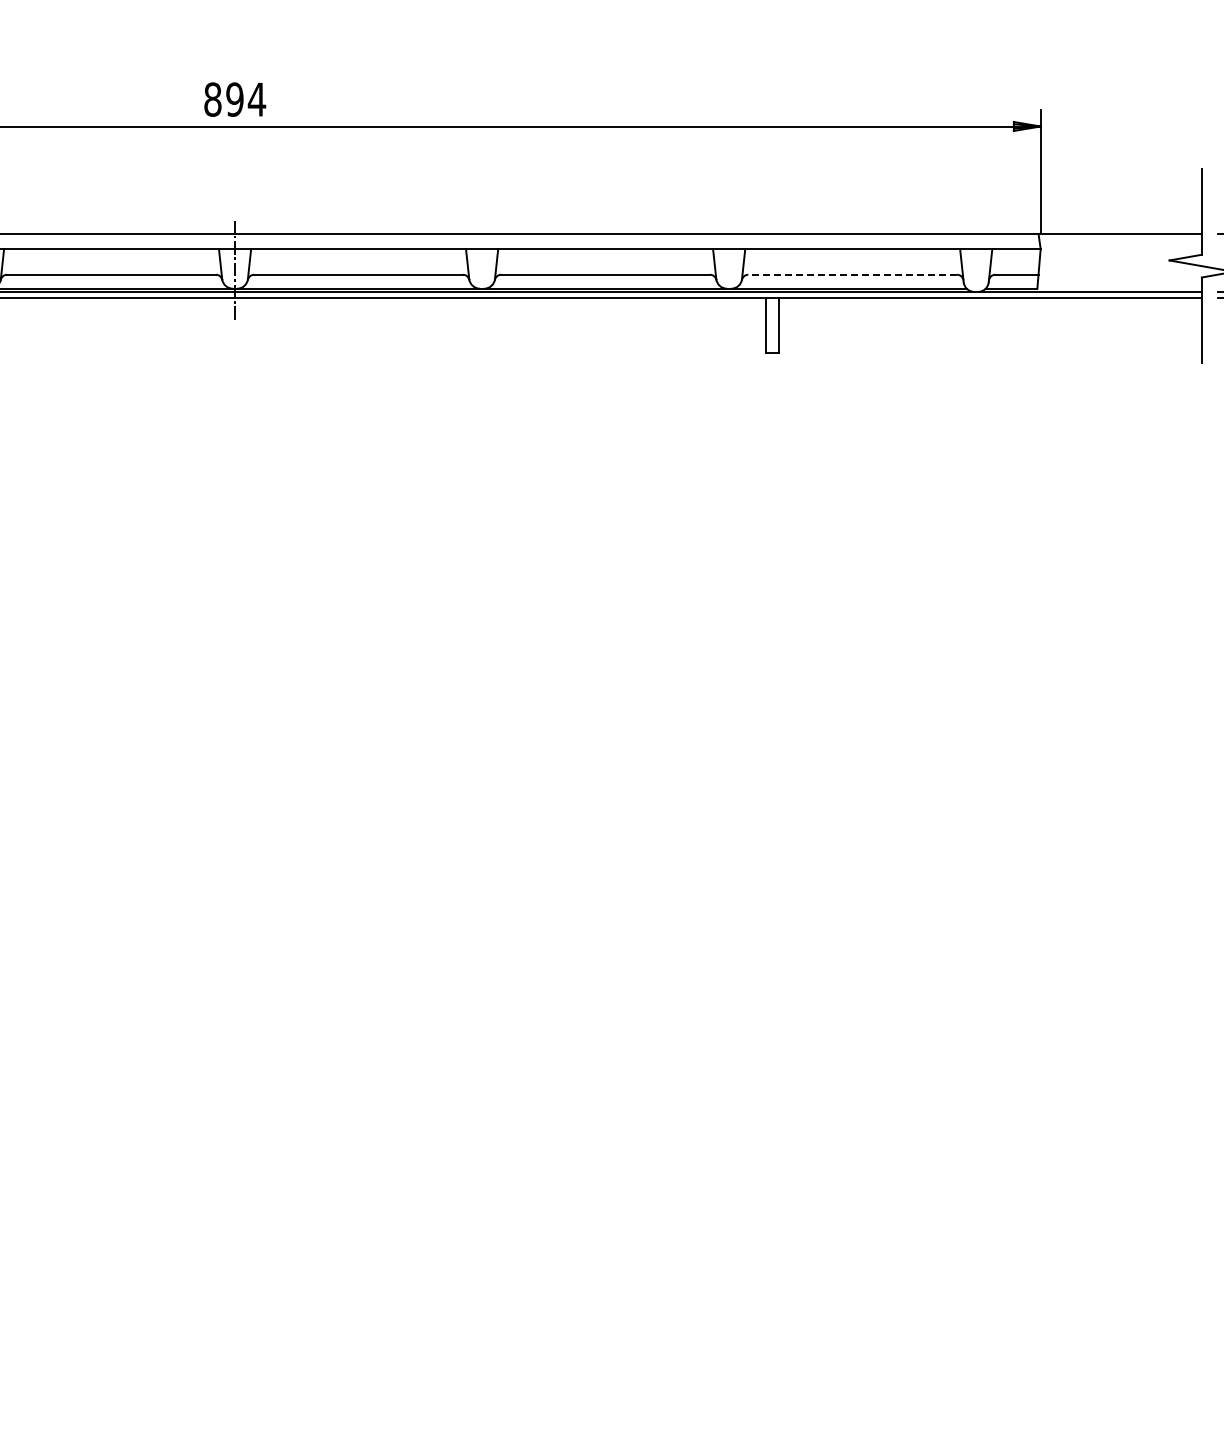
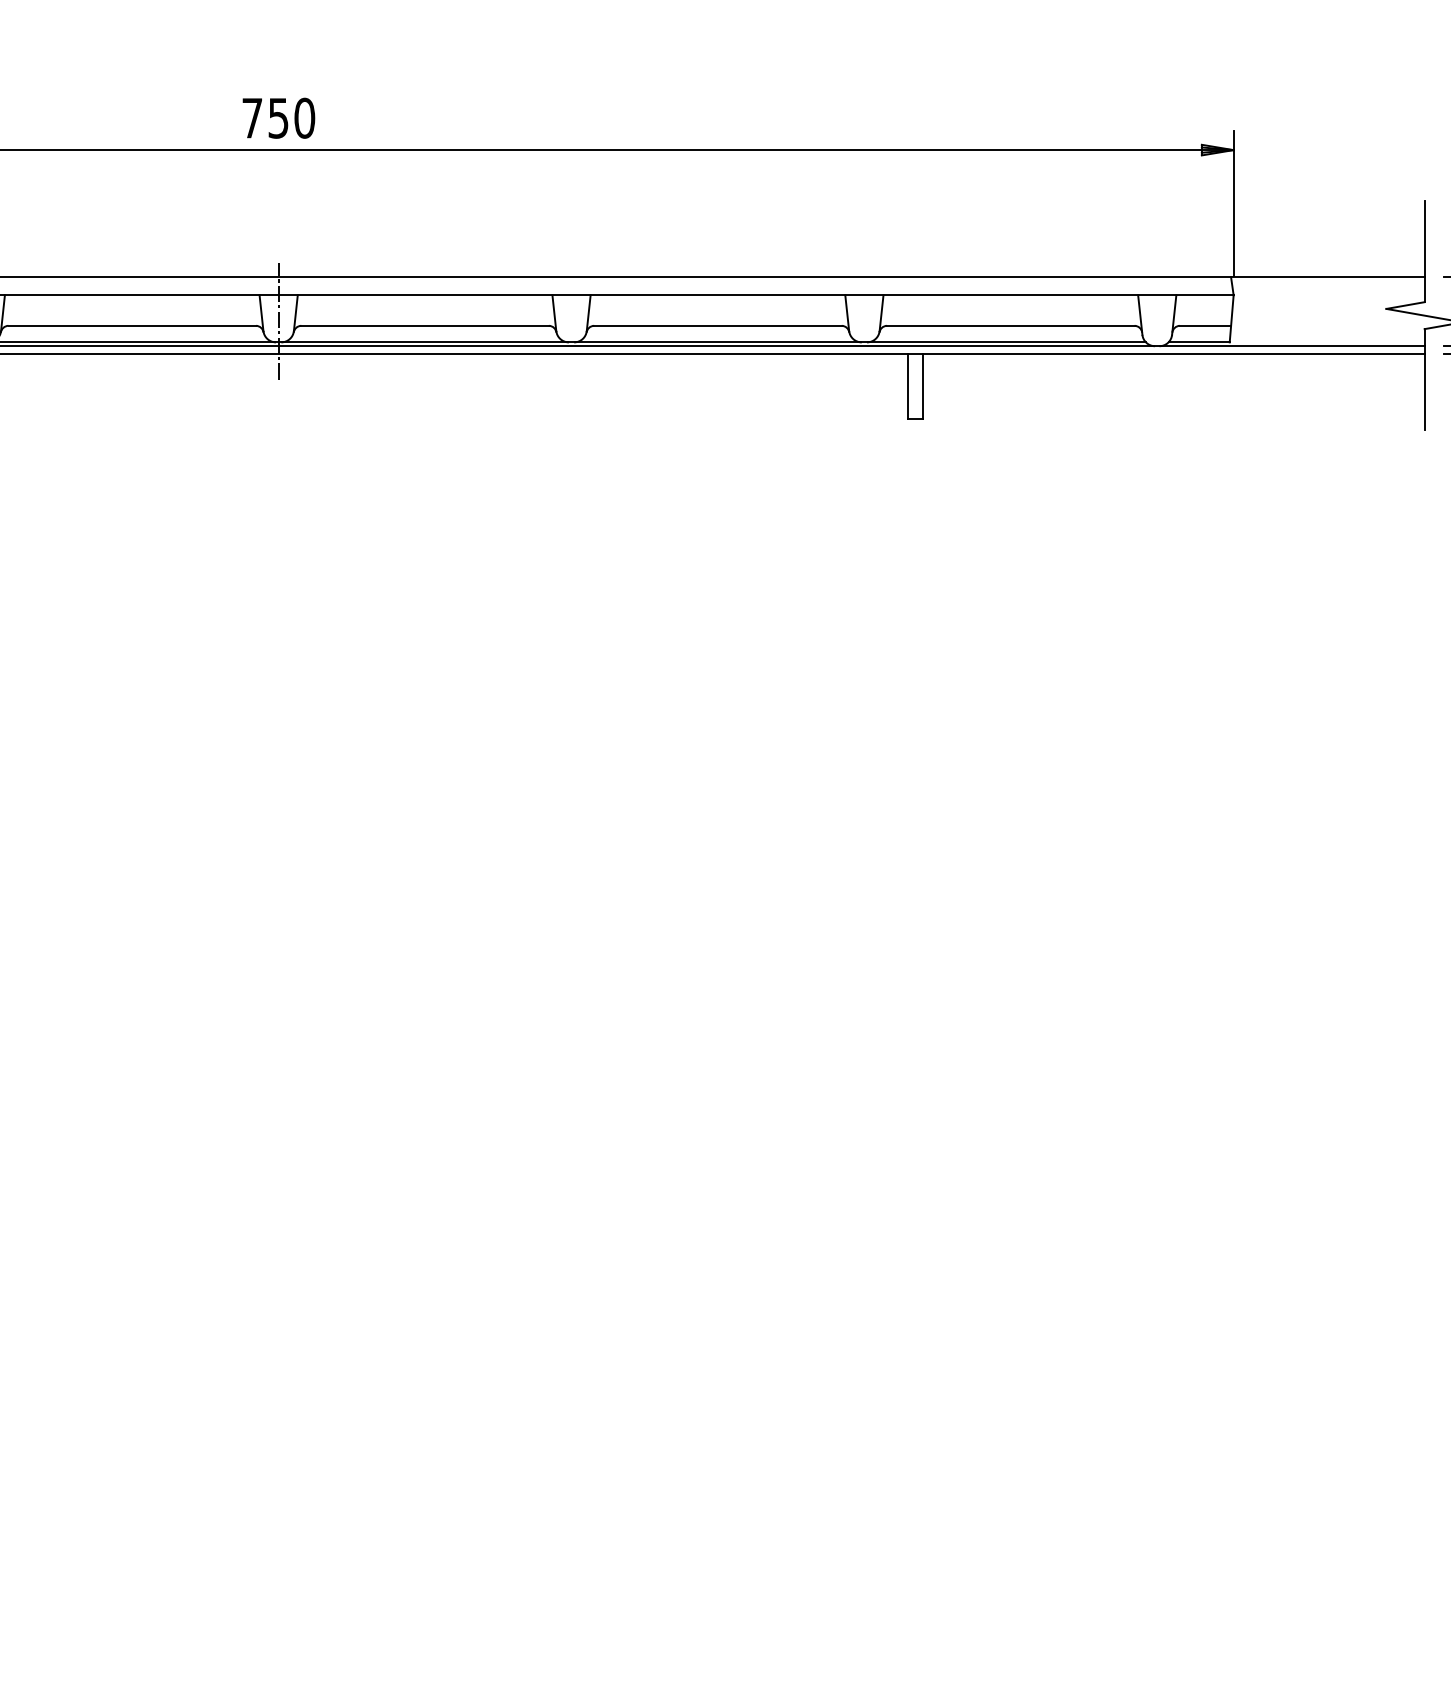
text: (235, 99) -> (279, 118), 894 -> 750
line: (852, 274) -> (1010, 325), dashed -> solid

